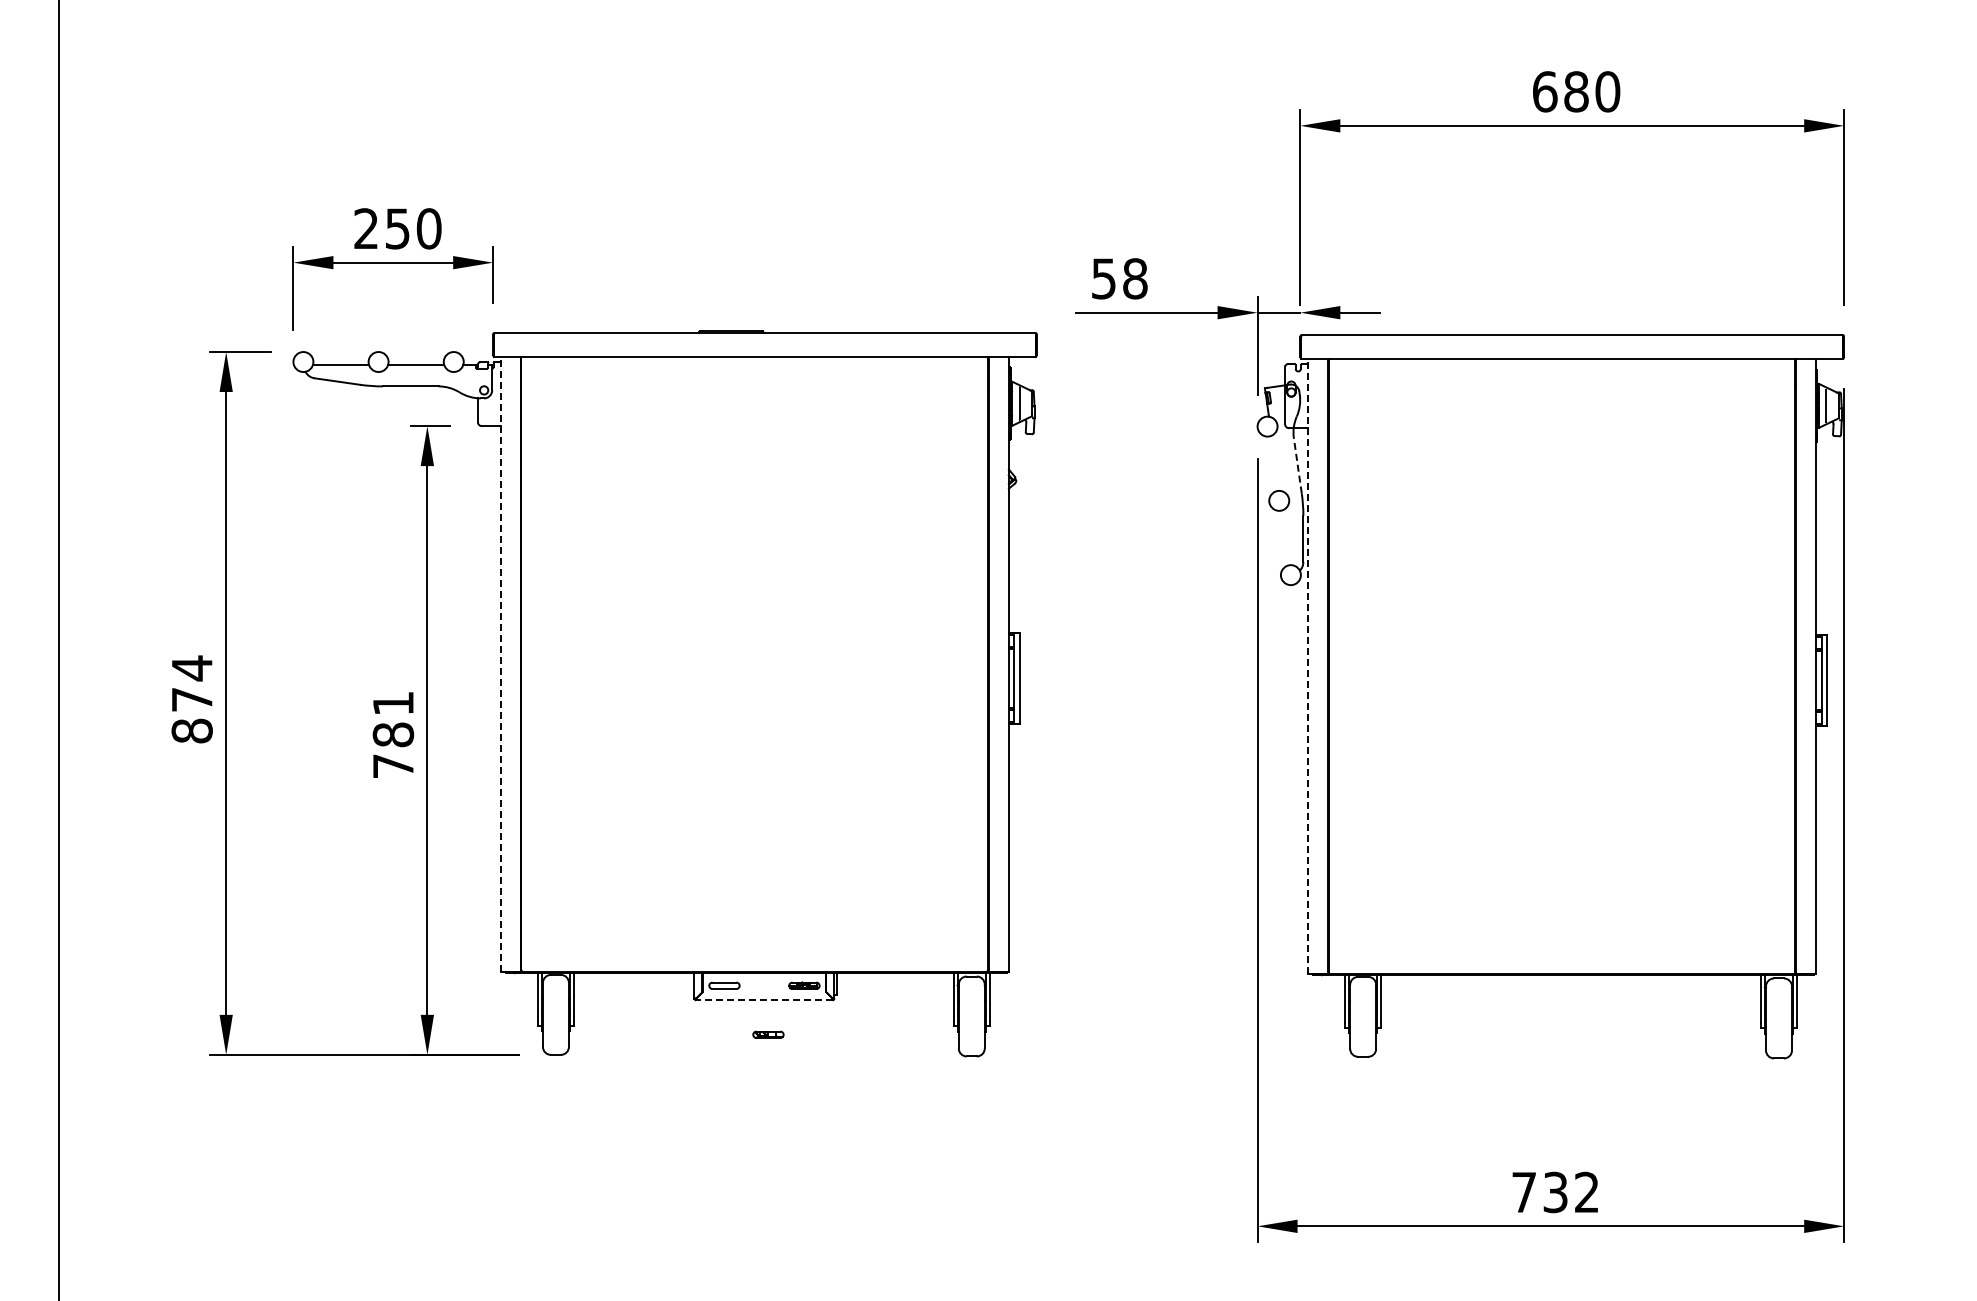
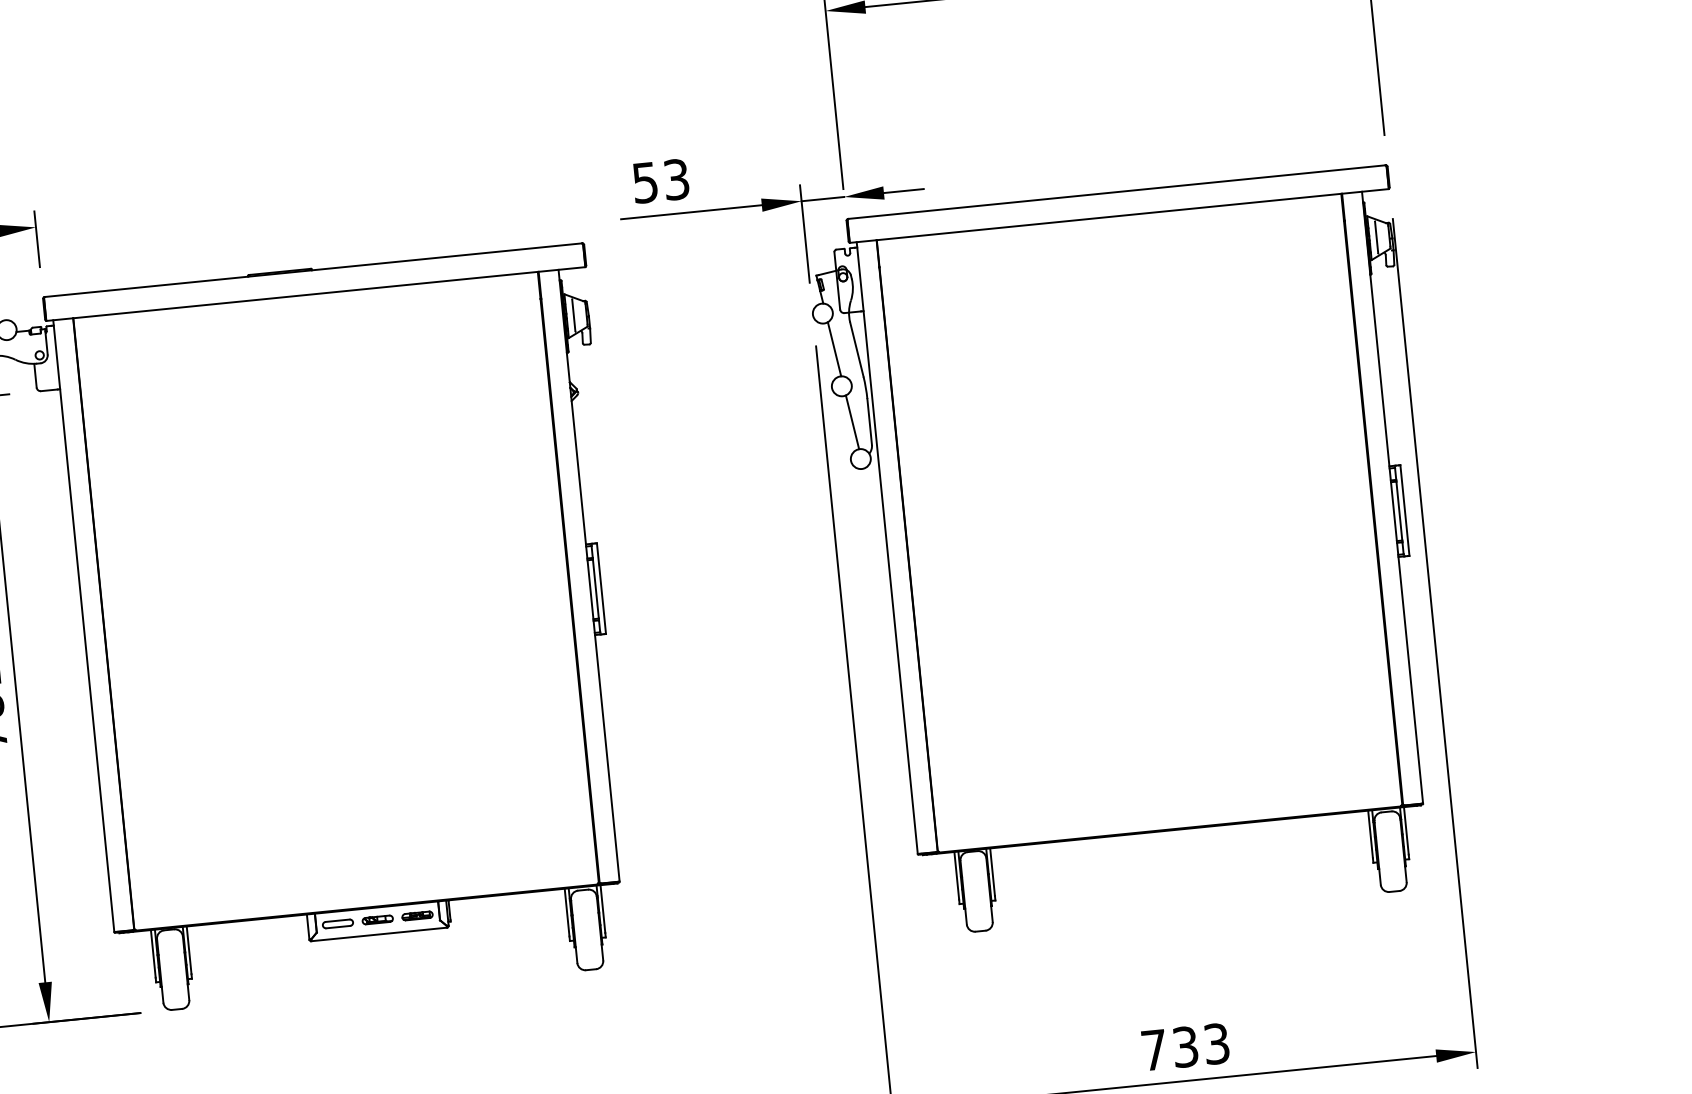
text: (1135, 278) -> (676, 179), 58 -> 53
line: (1275, 462) -> (834, 348), added
line: (1297, 465) -> (856, 349), dashed -> solid
line: (1286, 537) -> (852, 422), added
line: (501, 663) -> (84, 625), dashed -> solid
line: (1308, 665) -> (887, 547), dashed -> solid
line: (763, 1000) -> (378, 934), dashed -> solid
part: (768, 1034) -> (377, 919), moved
text: (1586, 1192) -> (1216, 1044), 732 -> 733

